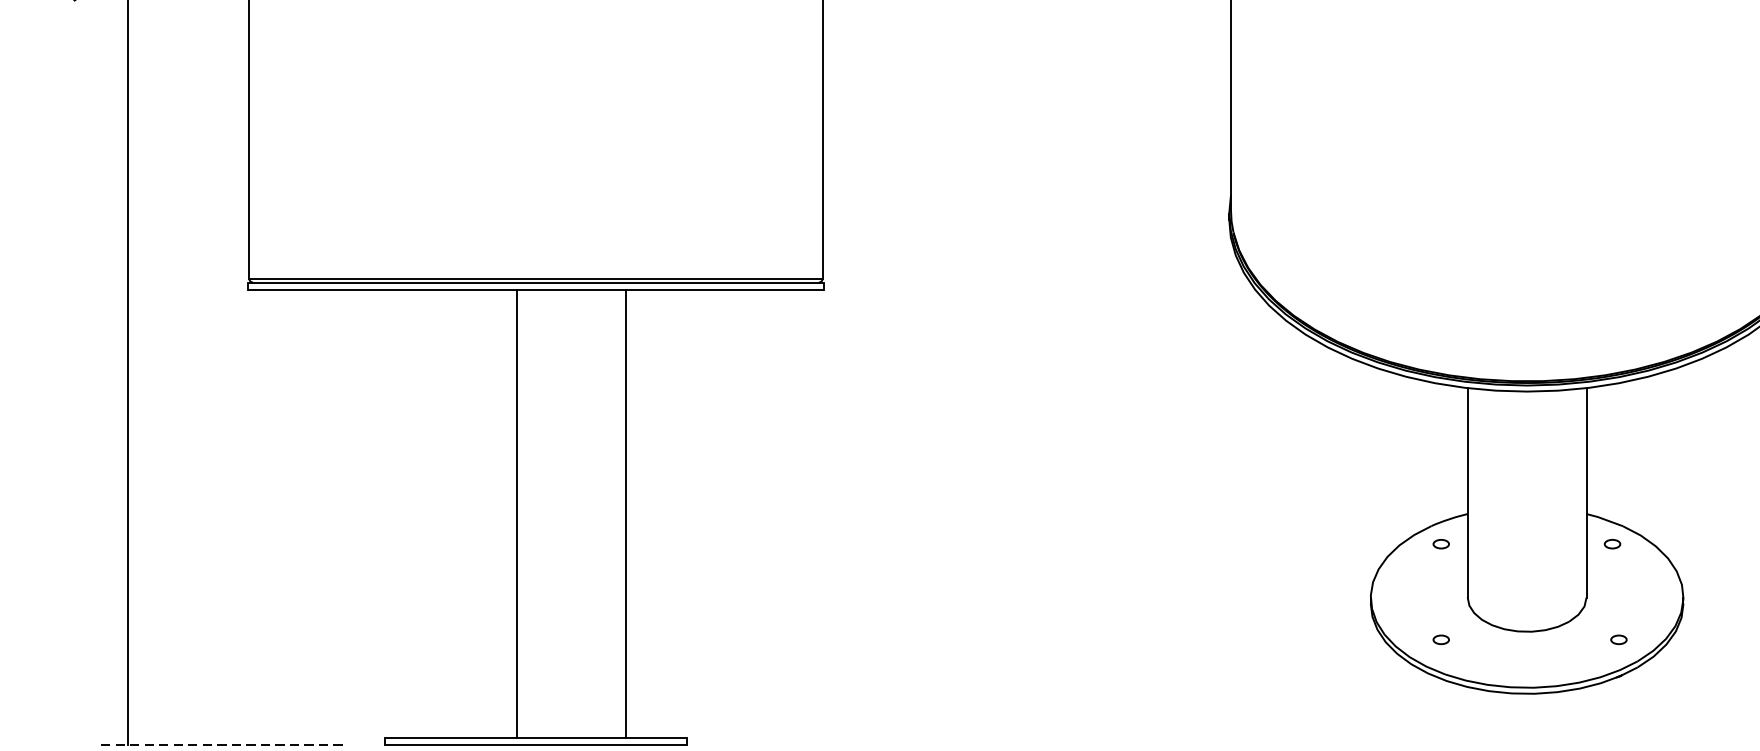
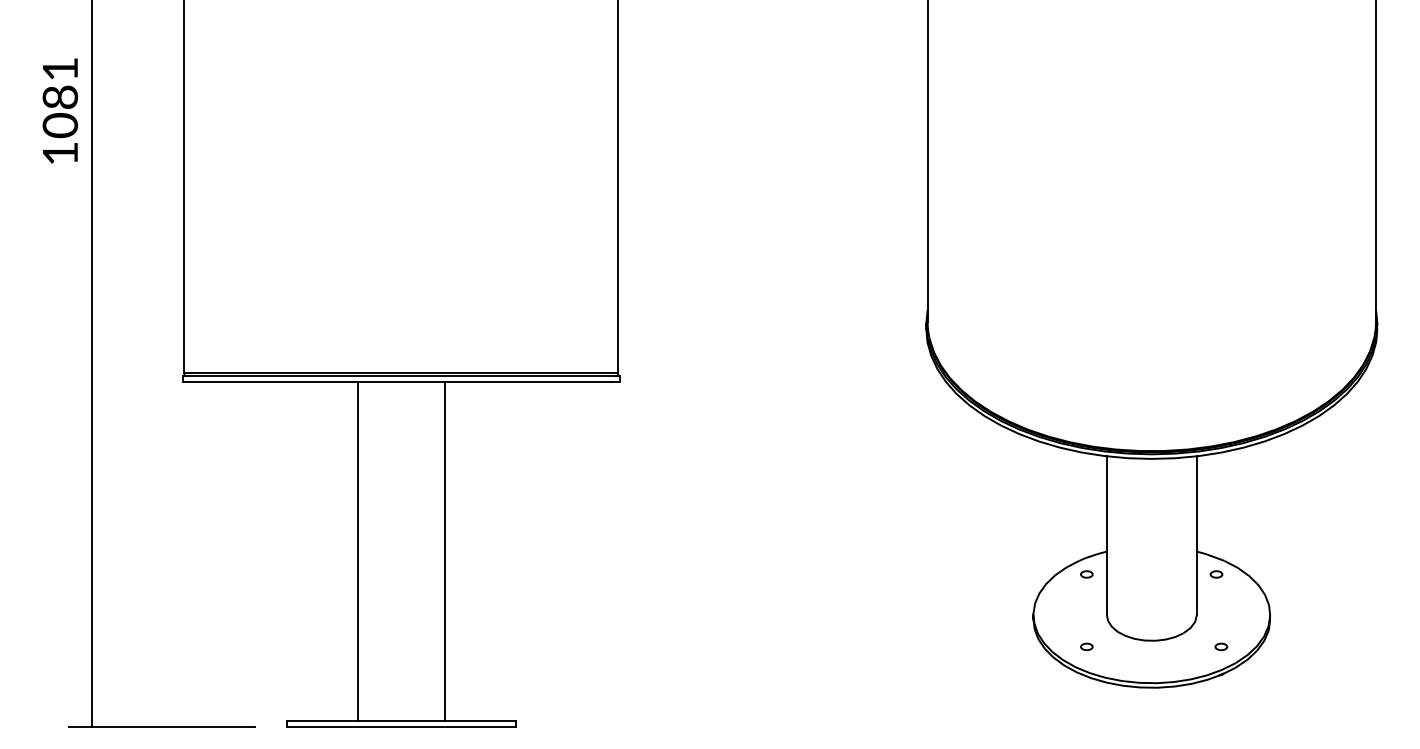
line: (516, 513) -> (357, 551), moved
line: (626, 513) -> (444, 551), moved
line: (220, 744) -> (162, 726), dashed -> solid

